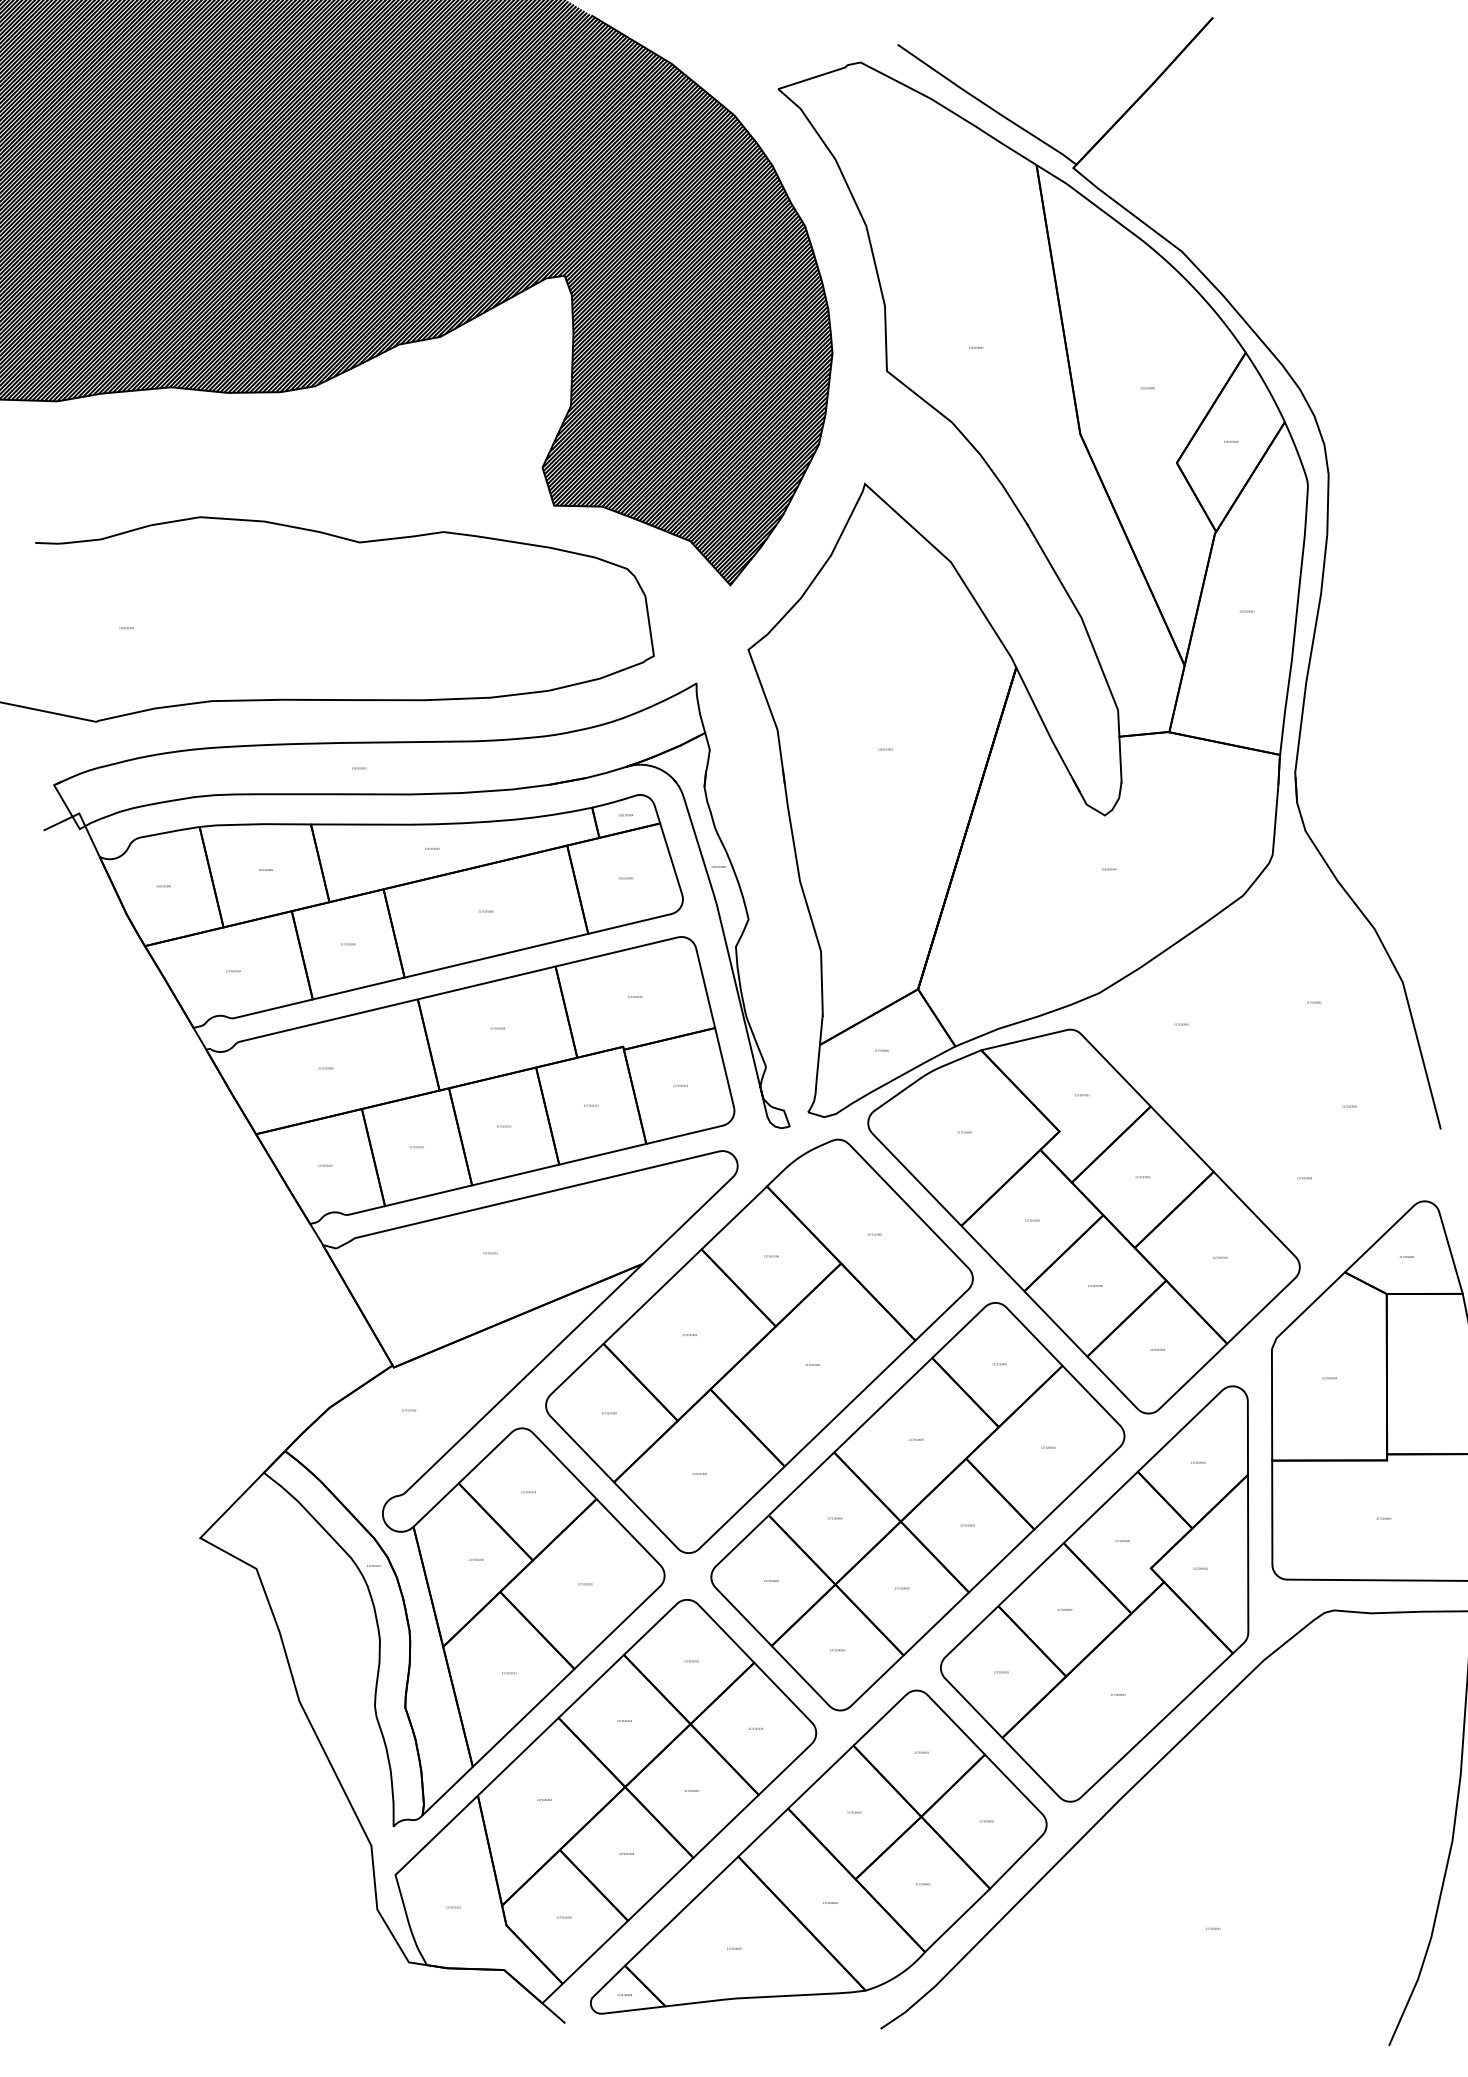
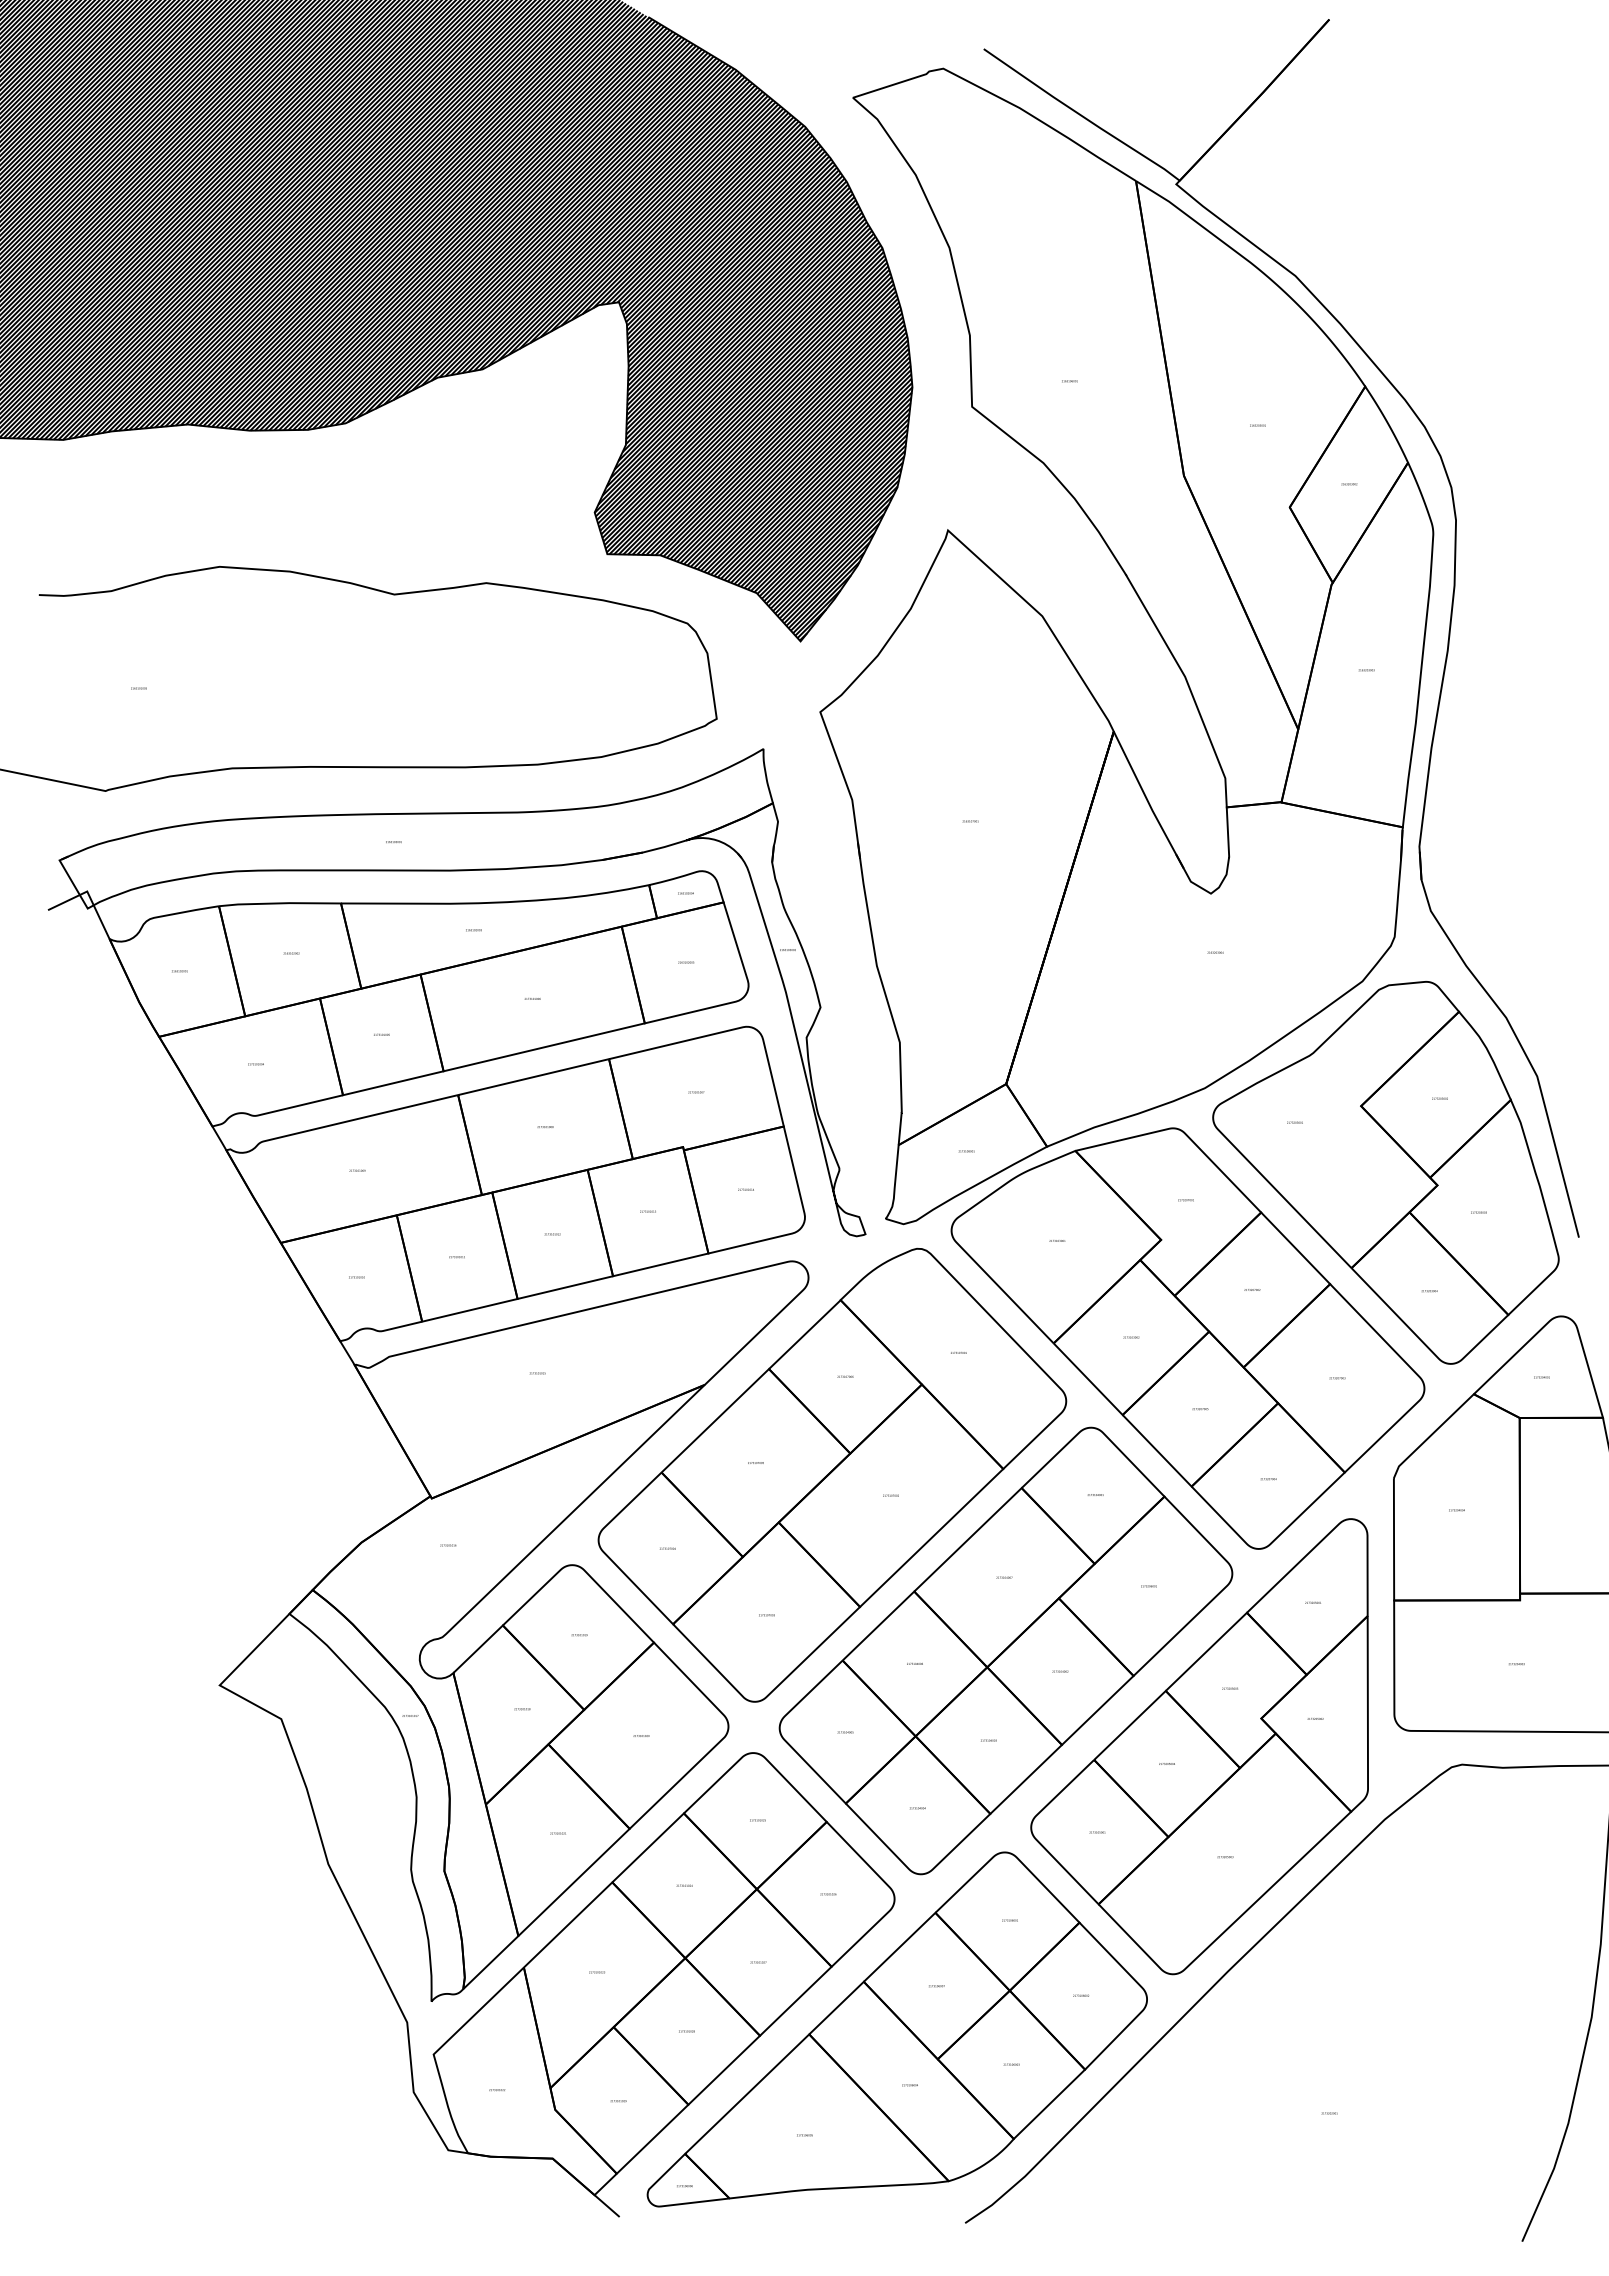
part: (1264, 1069) -> (1385, 1172), added

